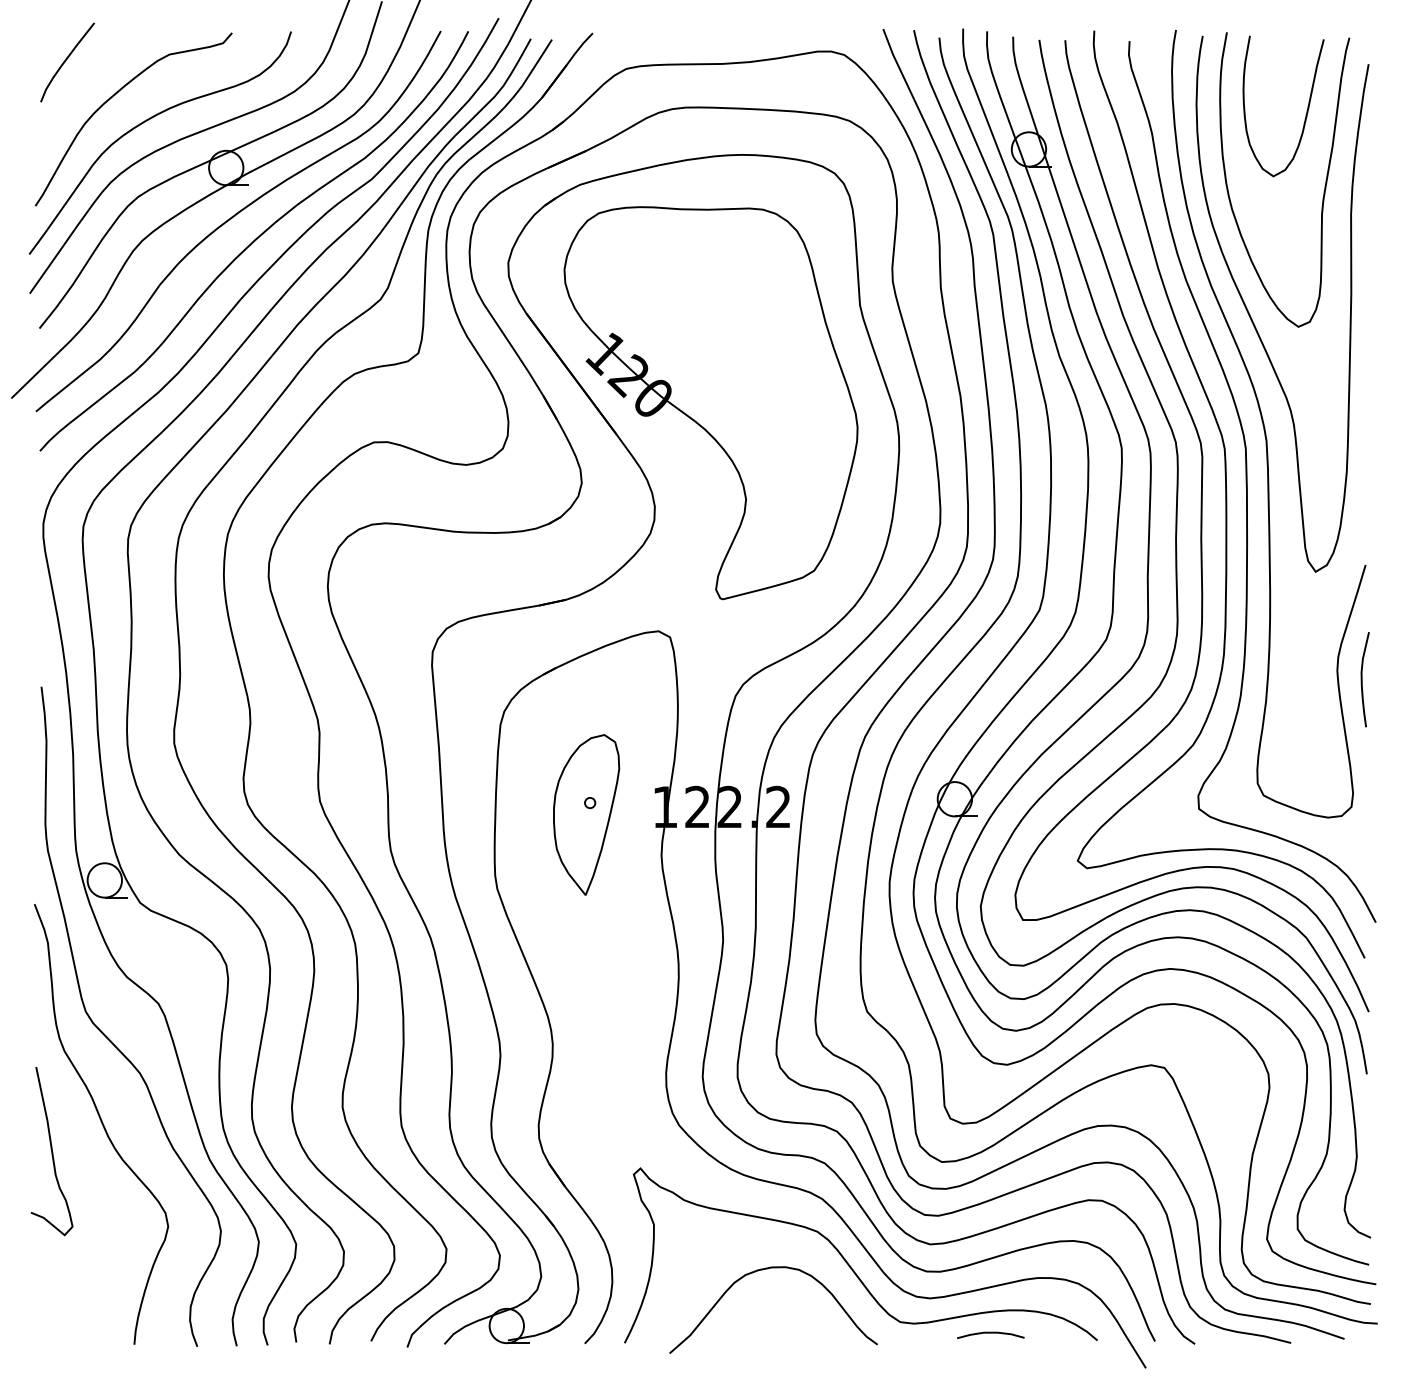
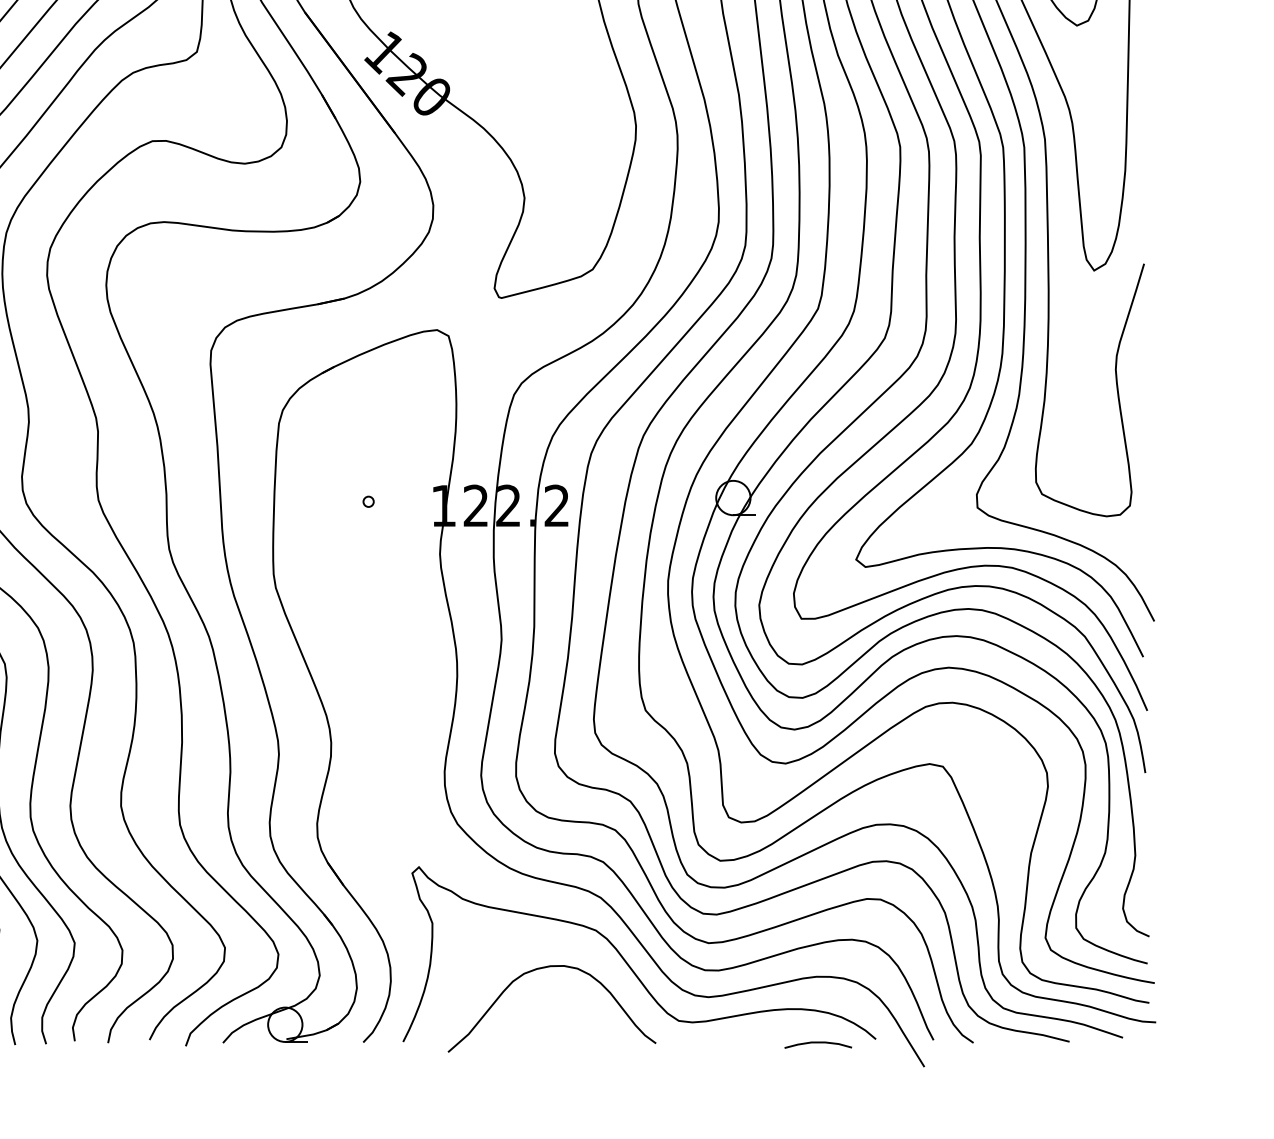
curve: (1362, 679) -> (1140, 378), removed
part: (586, 814) -> (364, 513), removed
curve: (990, 1333) -> (817, 1043), moved

